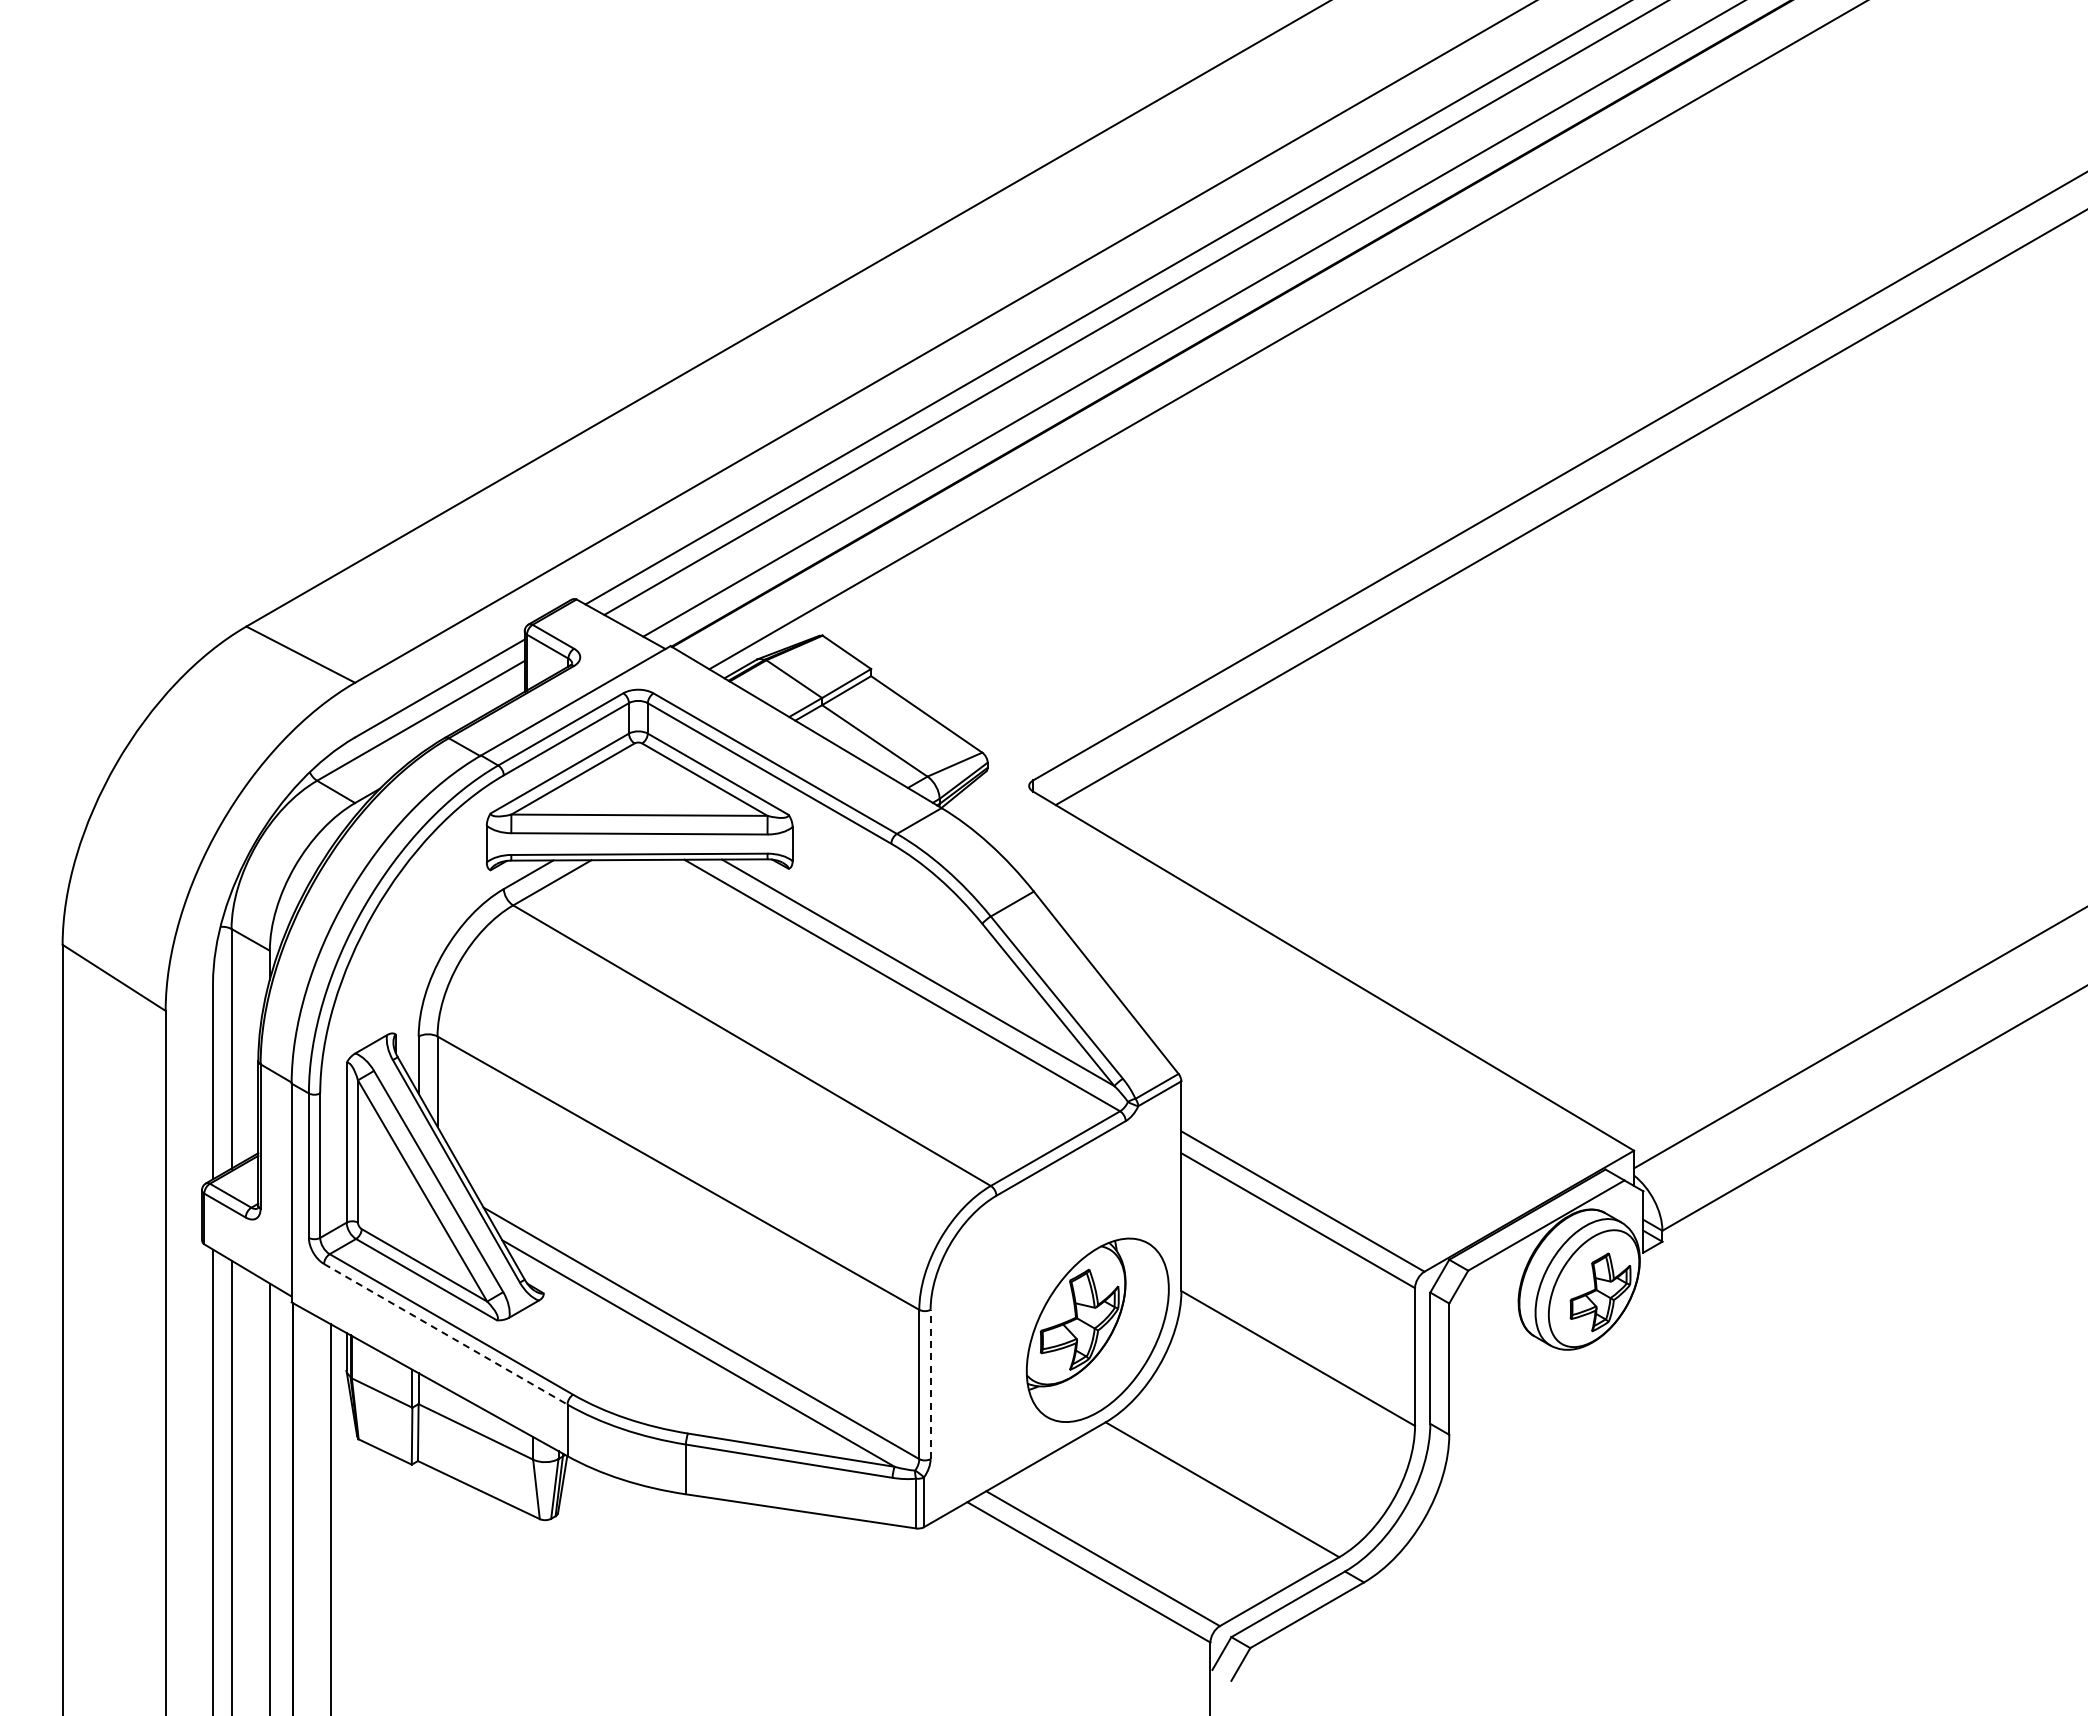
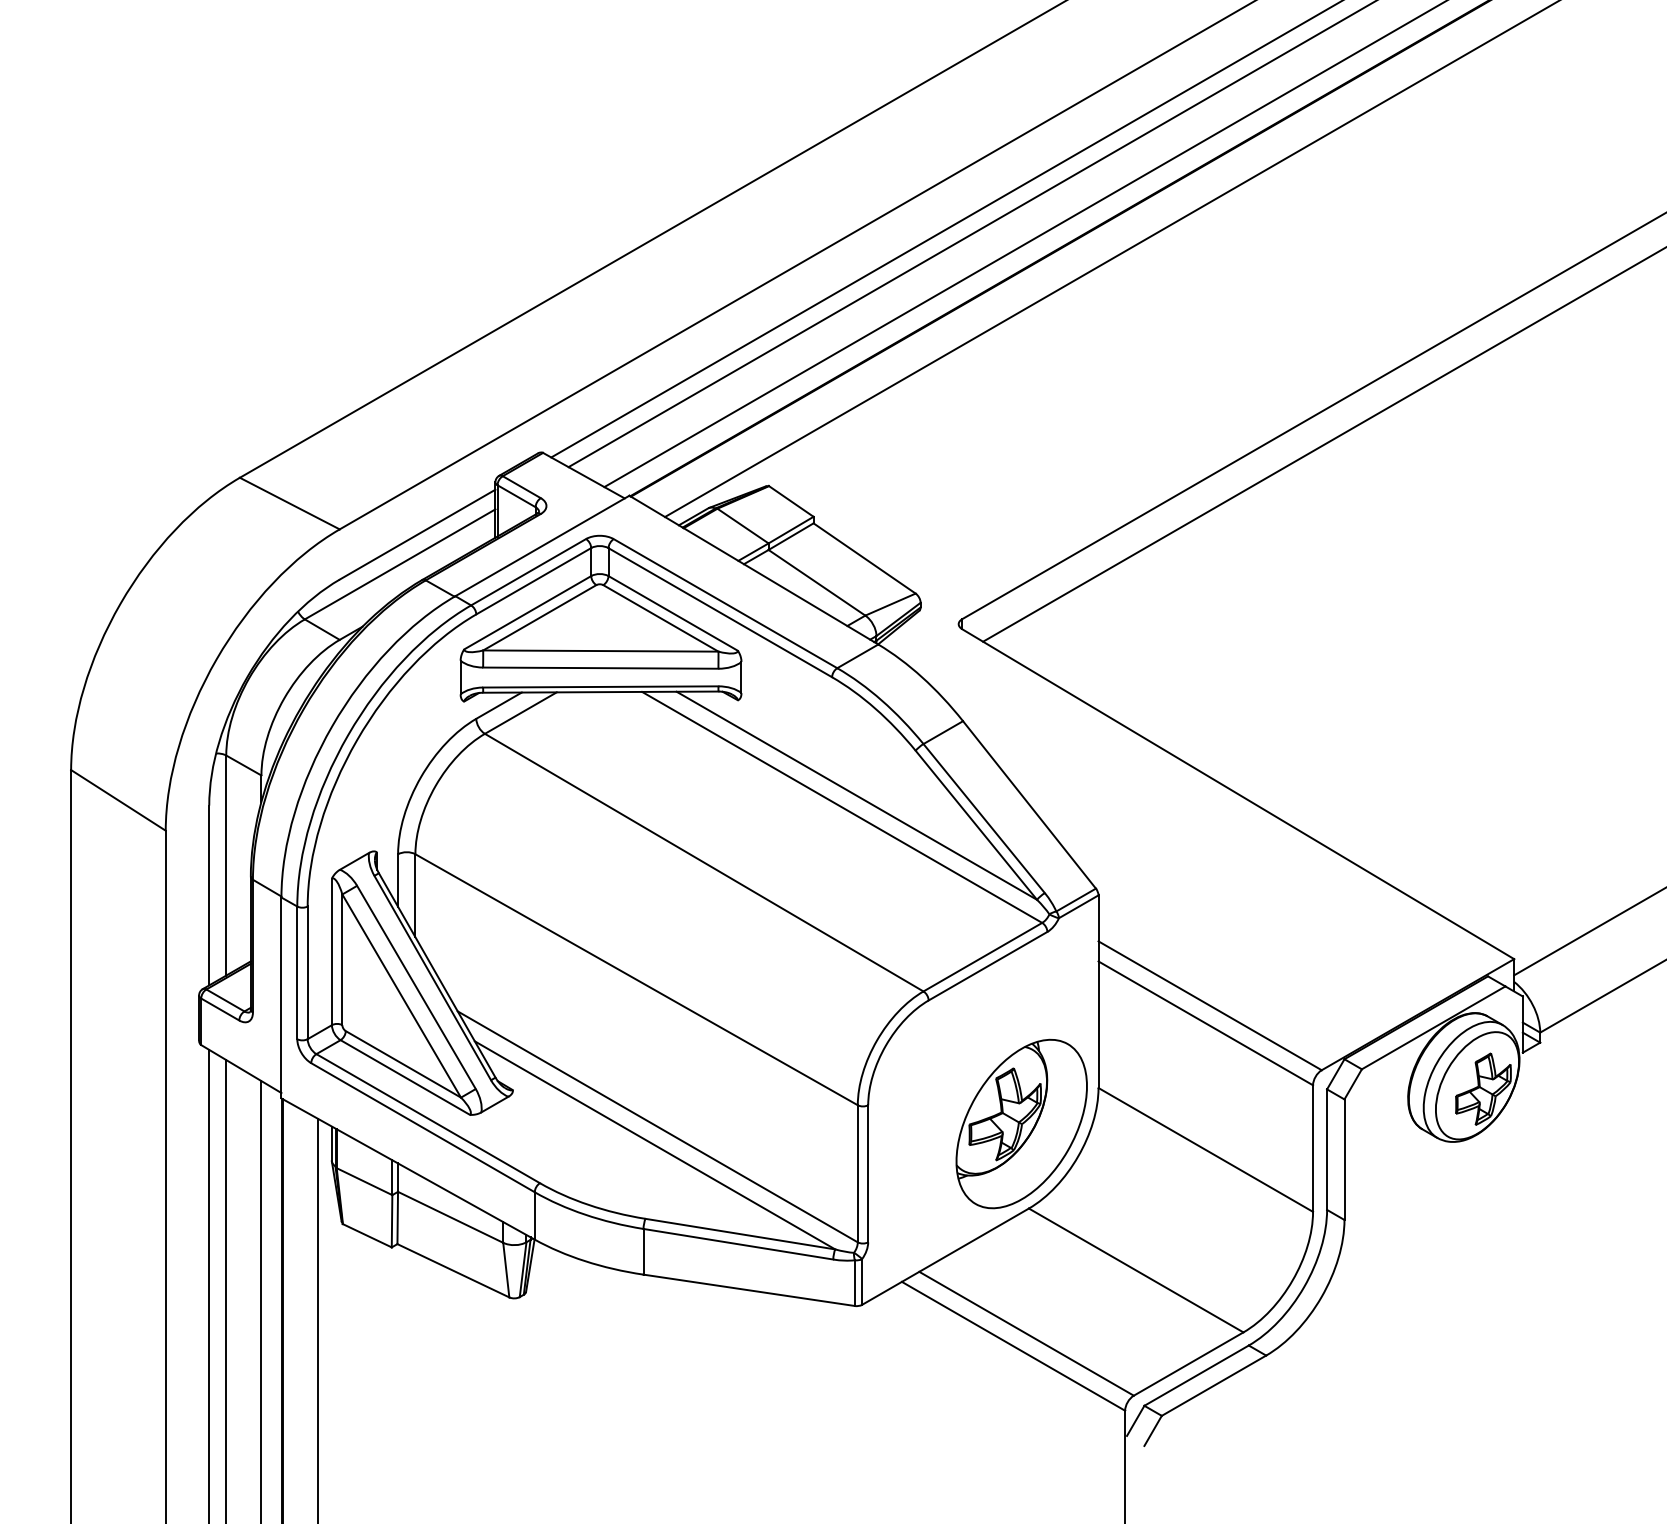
line: (445, 1334) -> (422, 1127), dashed -> solid
line: (930, 1384) -> (868, 1173), dashed -> solid

